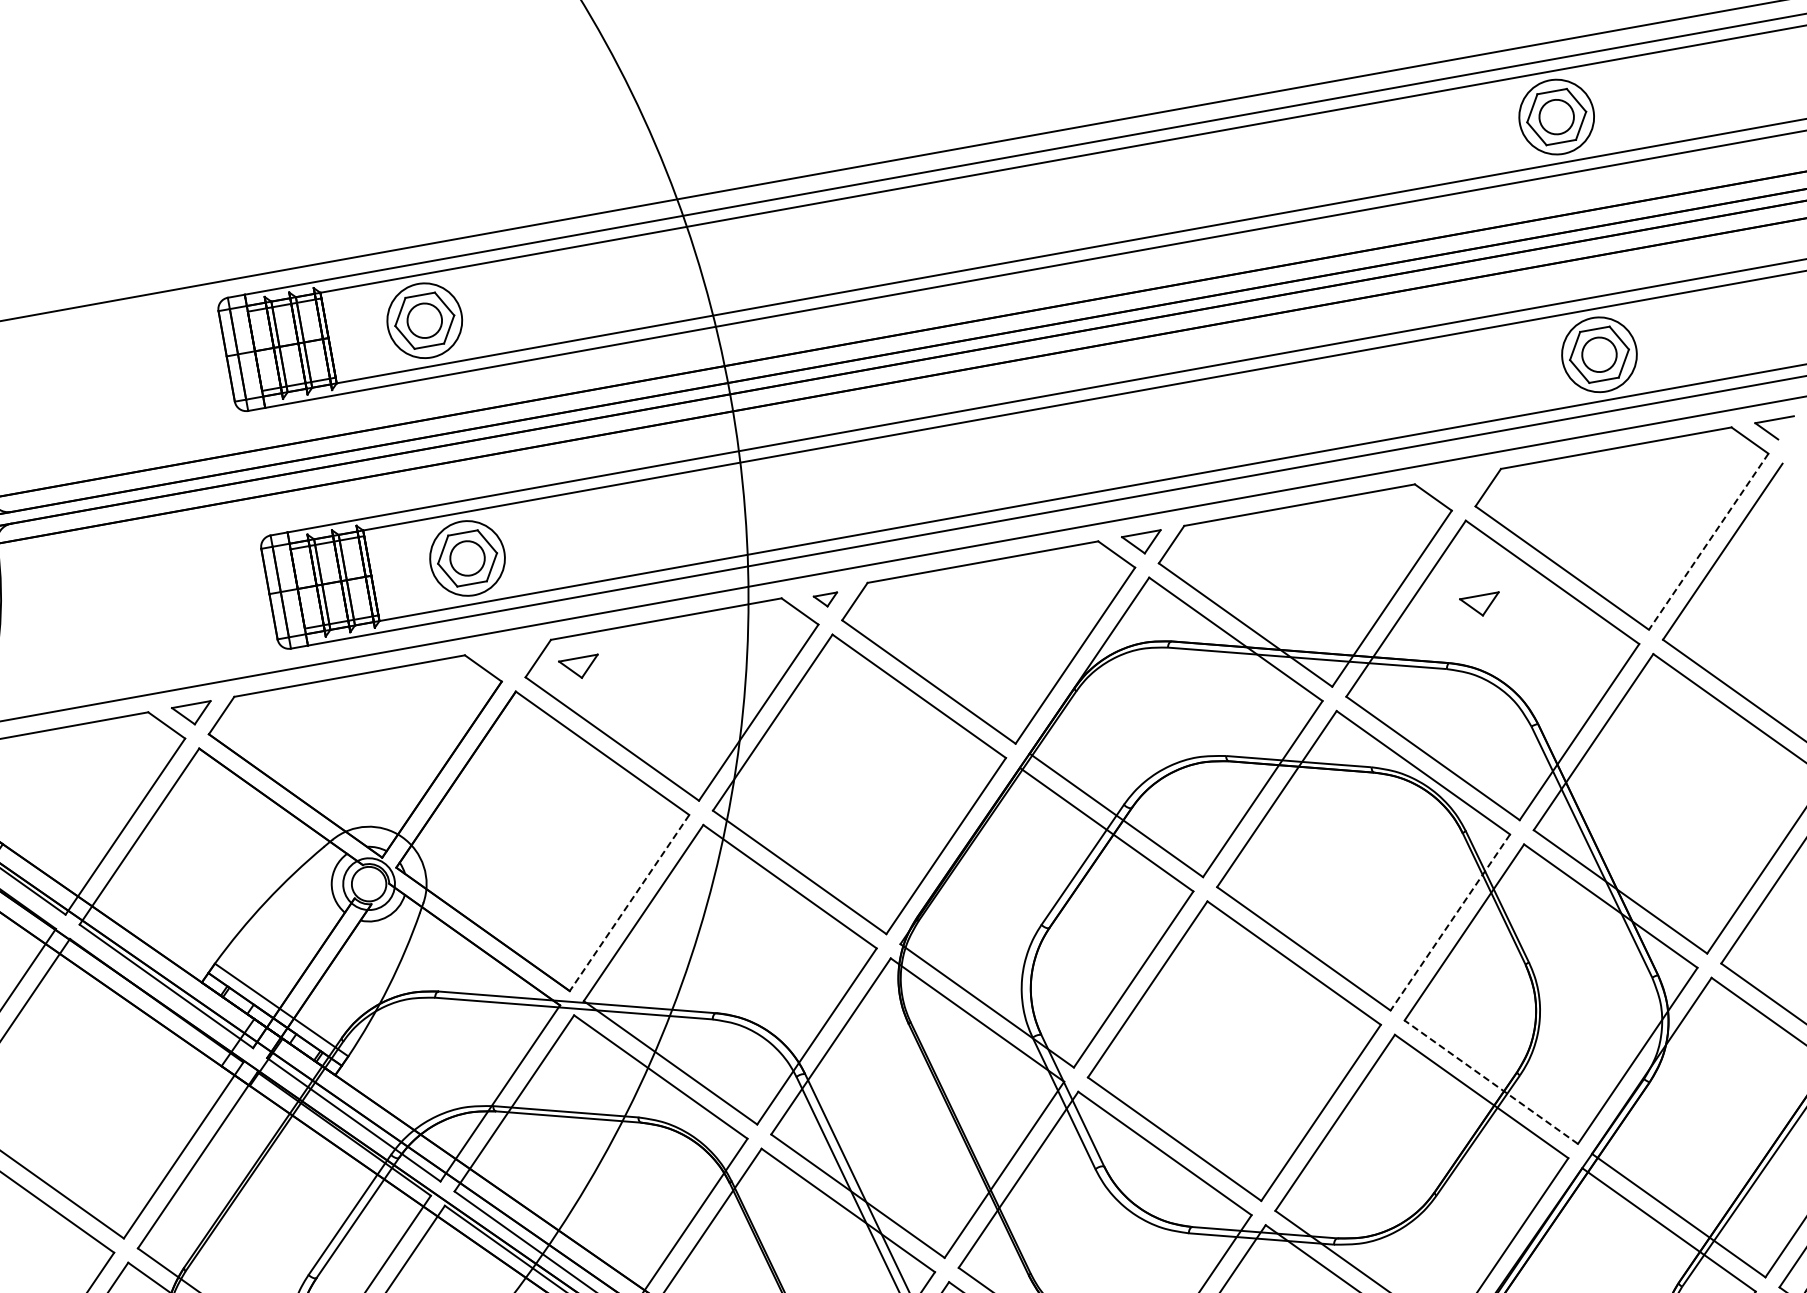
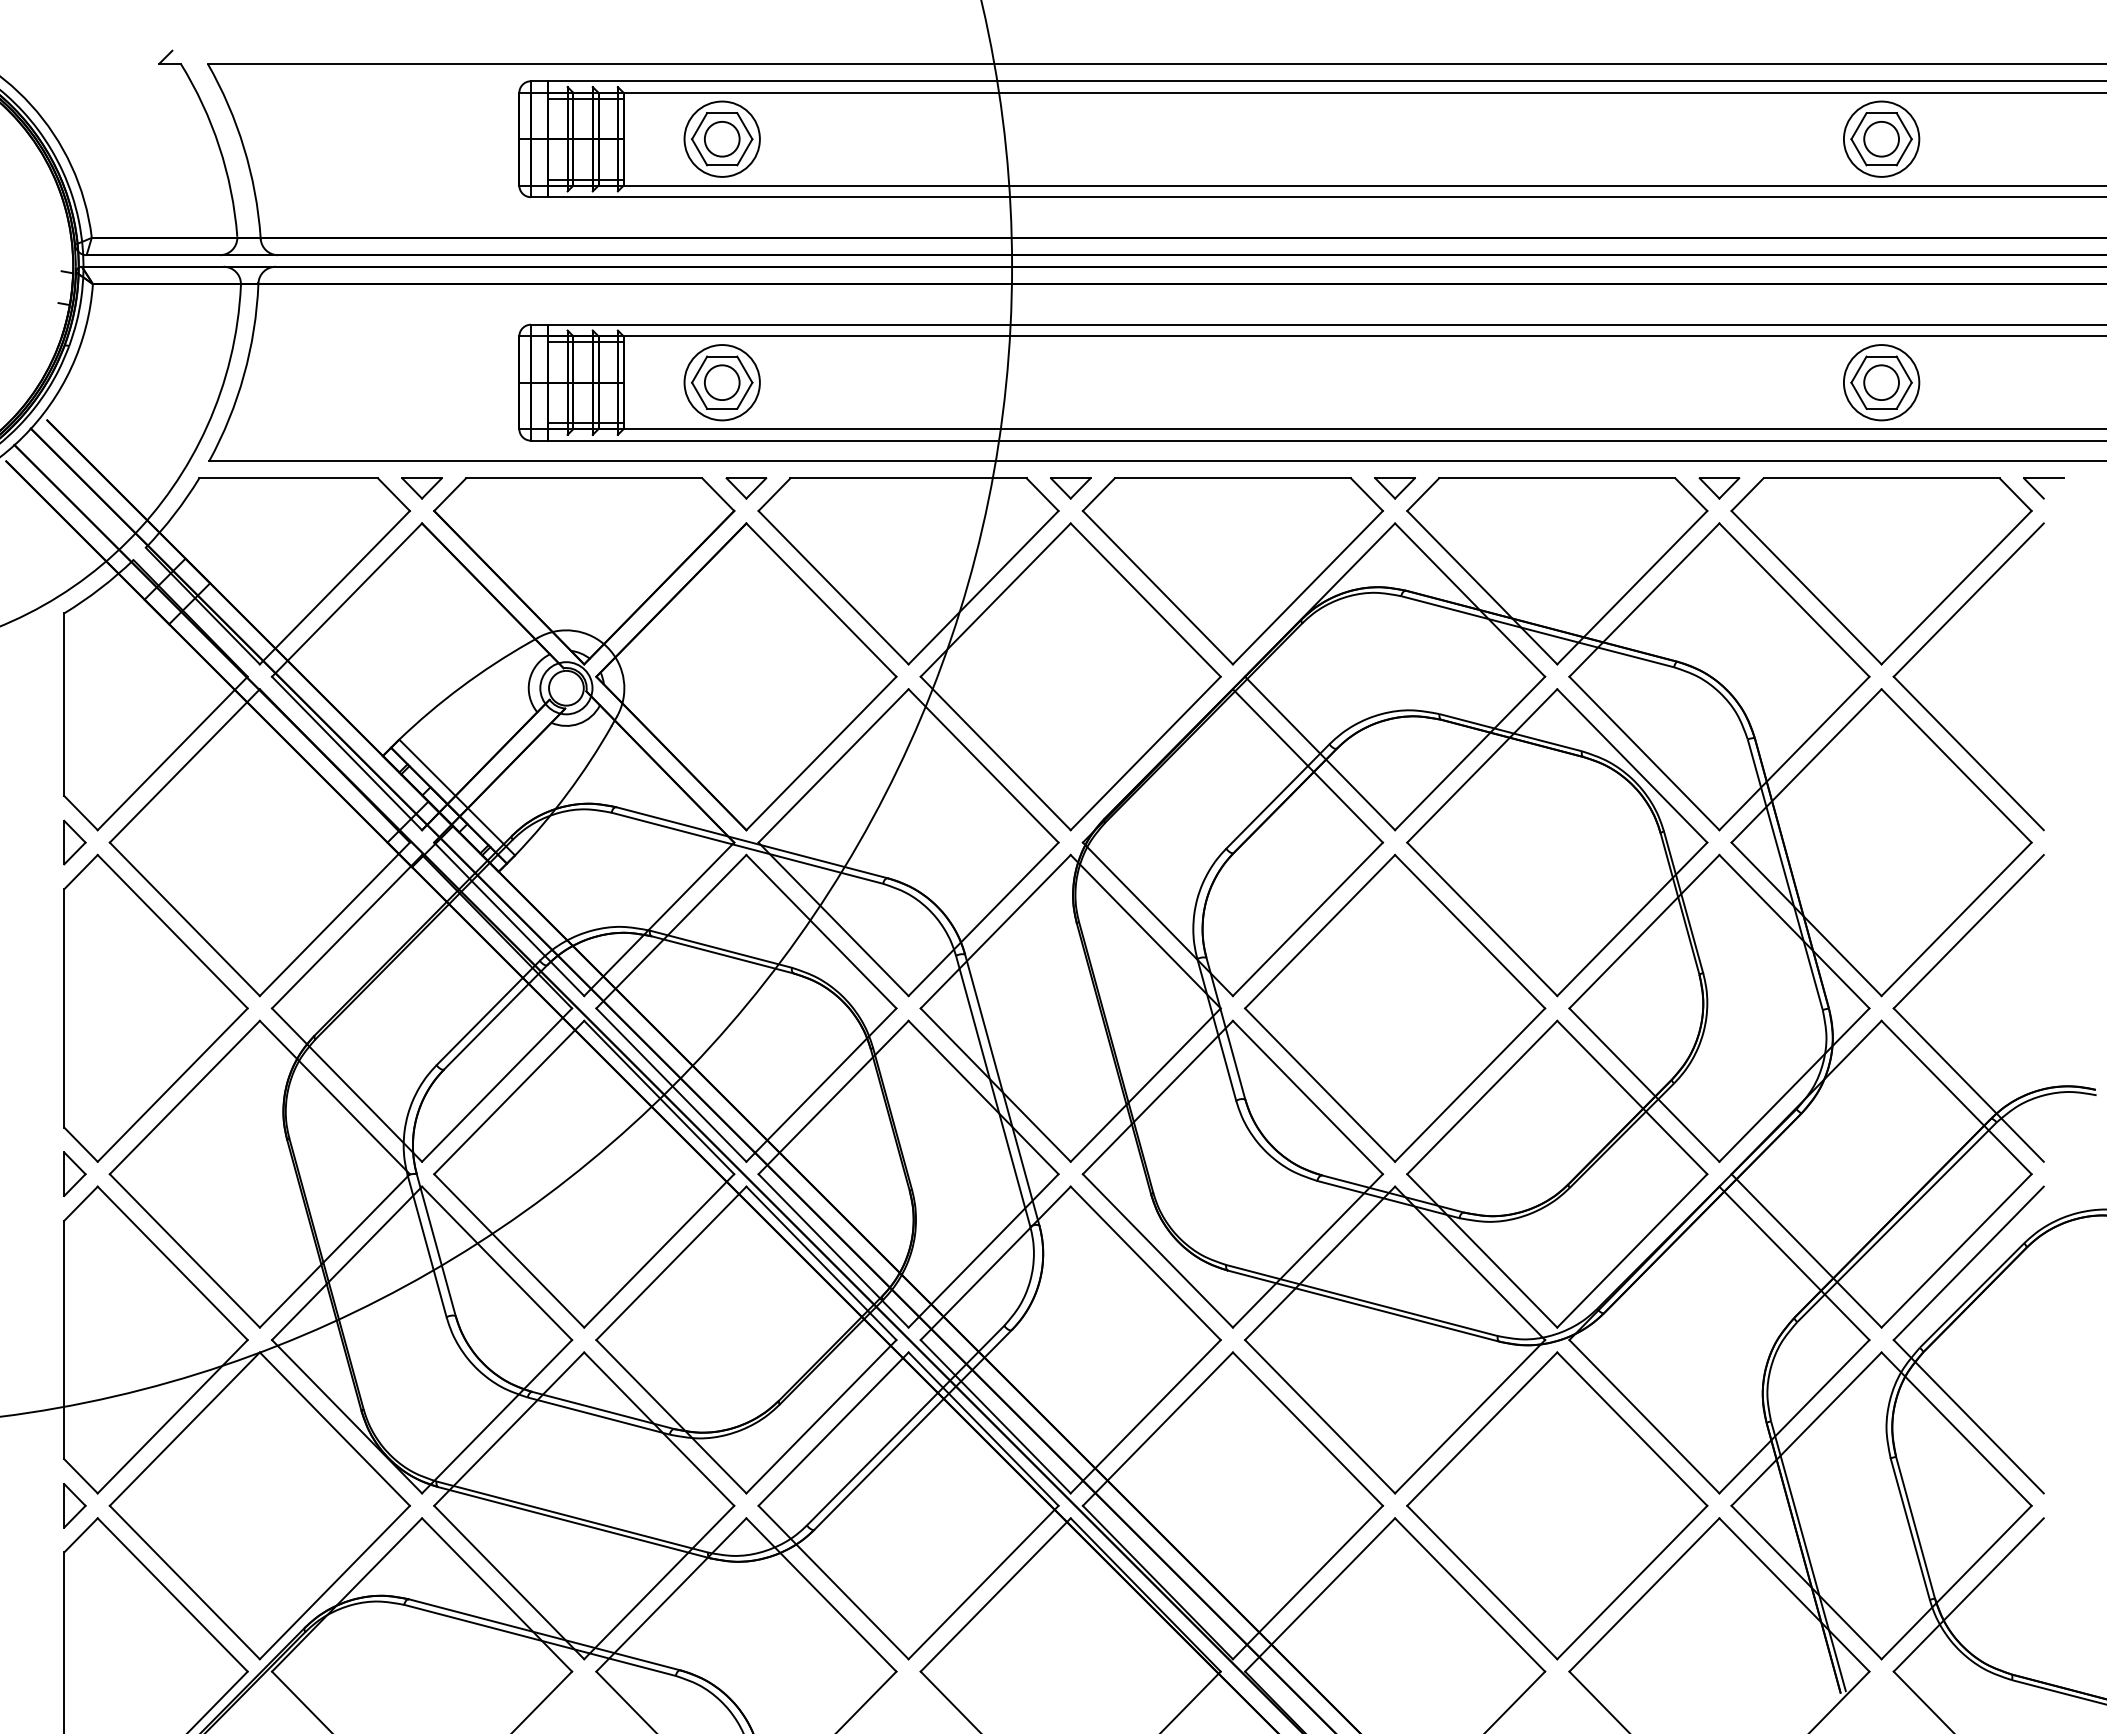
line: (1708, 542) -> (1956, 588), dashed -> solid
part: (826, 600) -> (1070, 488), size x1.67
part: (1481, 605) -> (1719, 488), moved
part: (580, 668) -> (746, 488), moved
line: (629, 903) -> (821, 753), dashed -> solid
line: (1449, 922) -> (1631, 919), dashed -> solid
line: (1491, 1081) -> (1644, 1084), dashed -> solid

